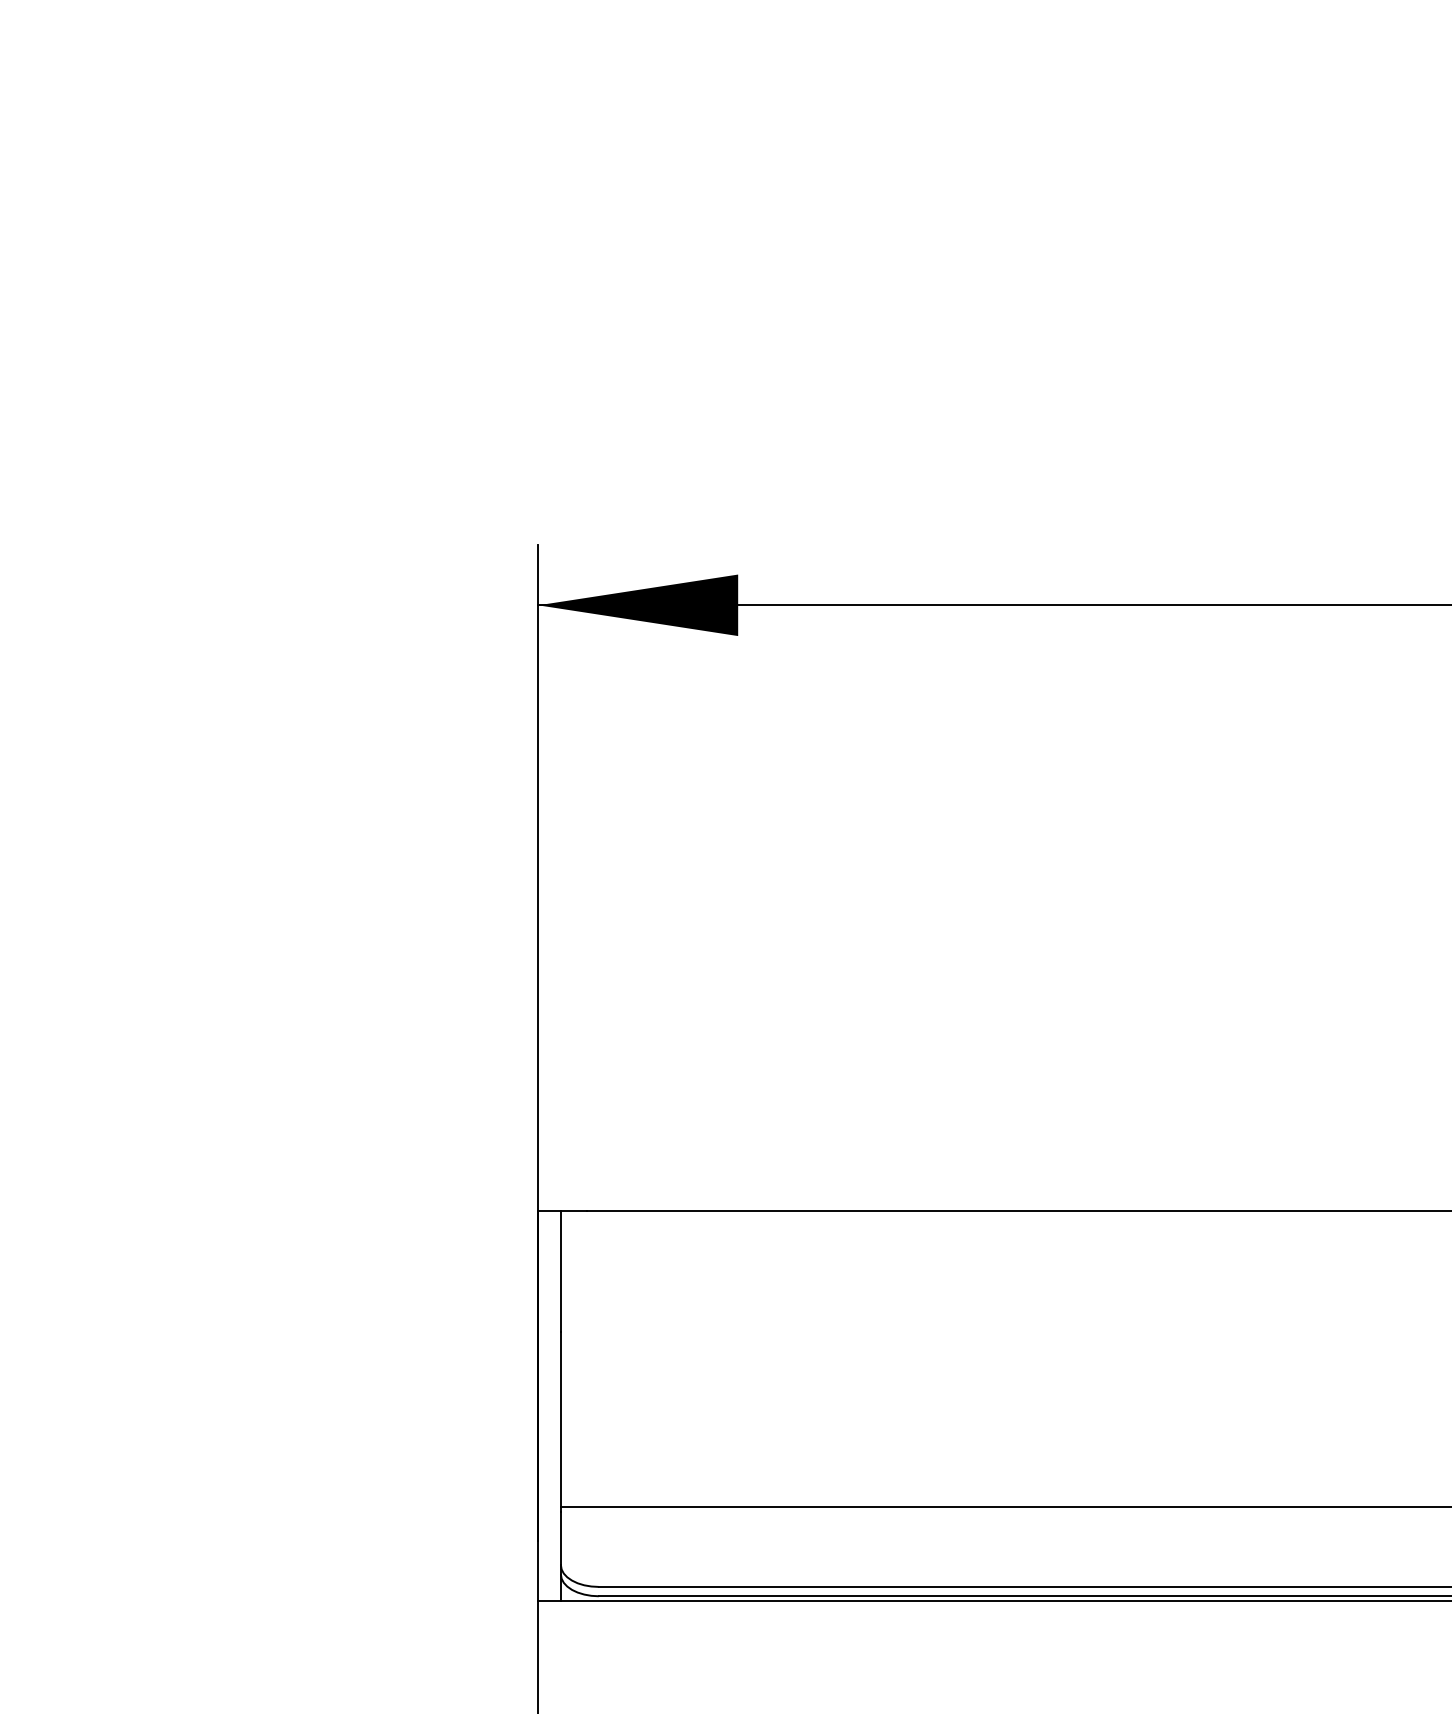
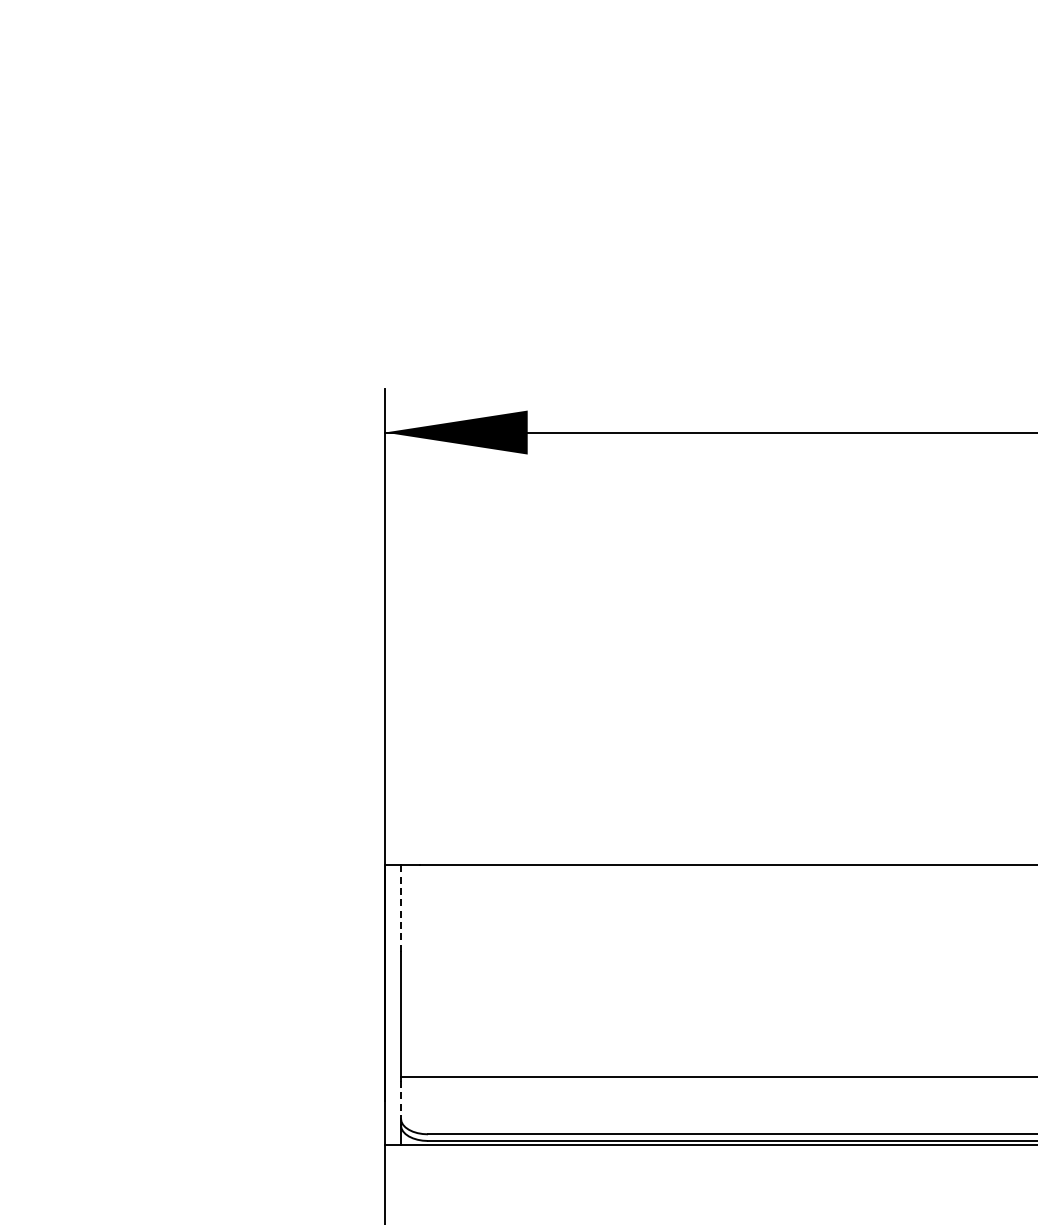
line: (560, 1272) -> (400, 909), solid -> dashed
line: (560, 1538) -> (400, 1099), solid -> dashed

